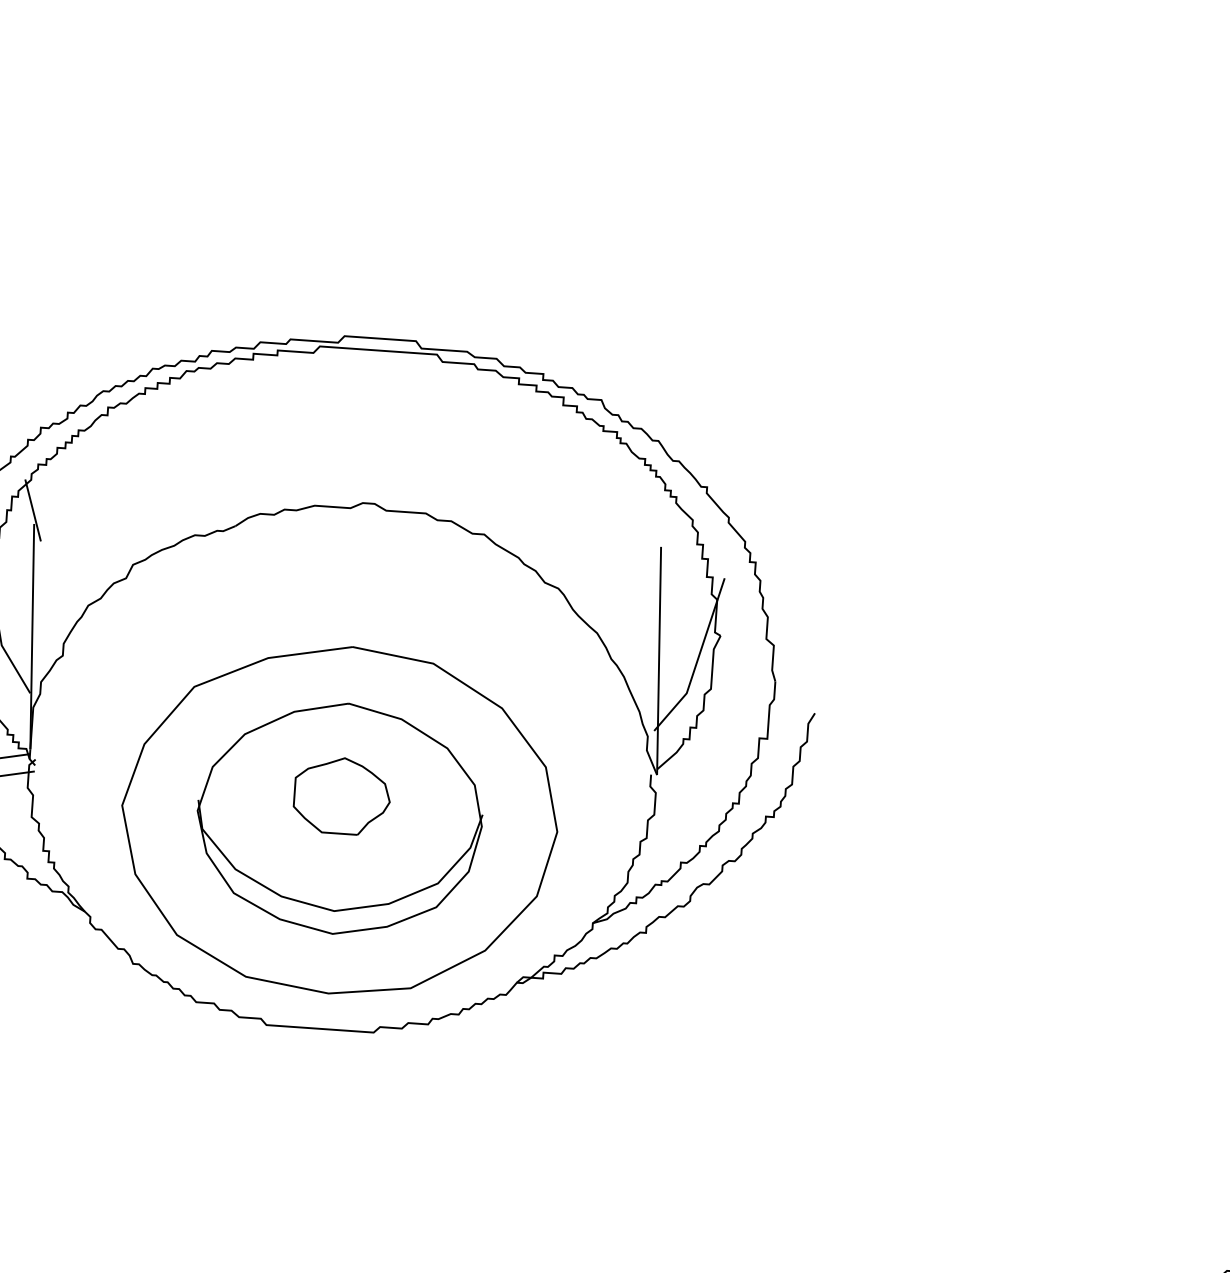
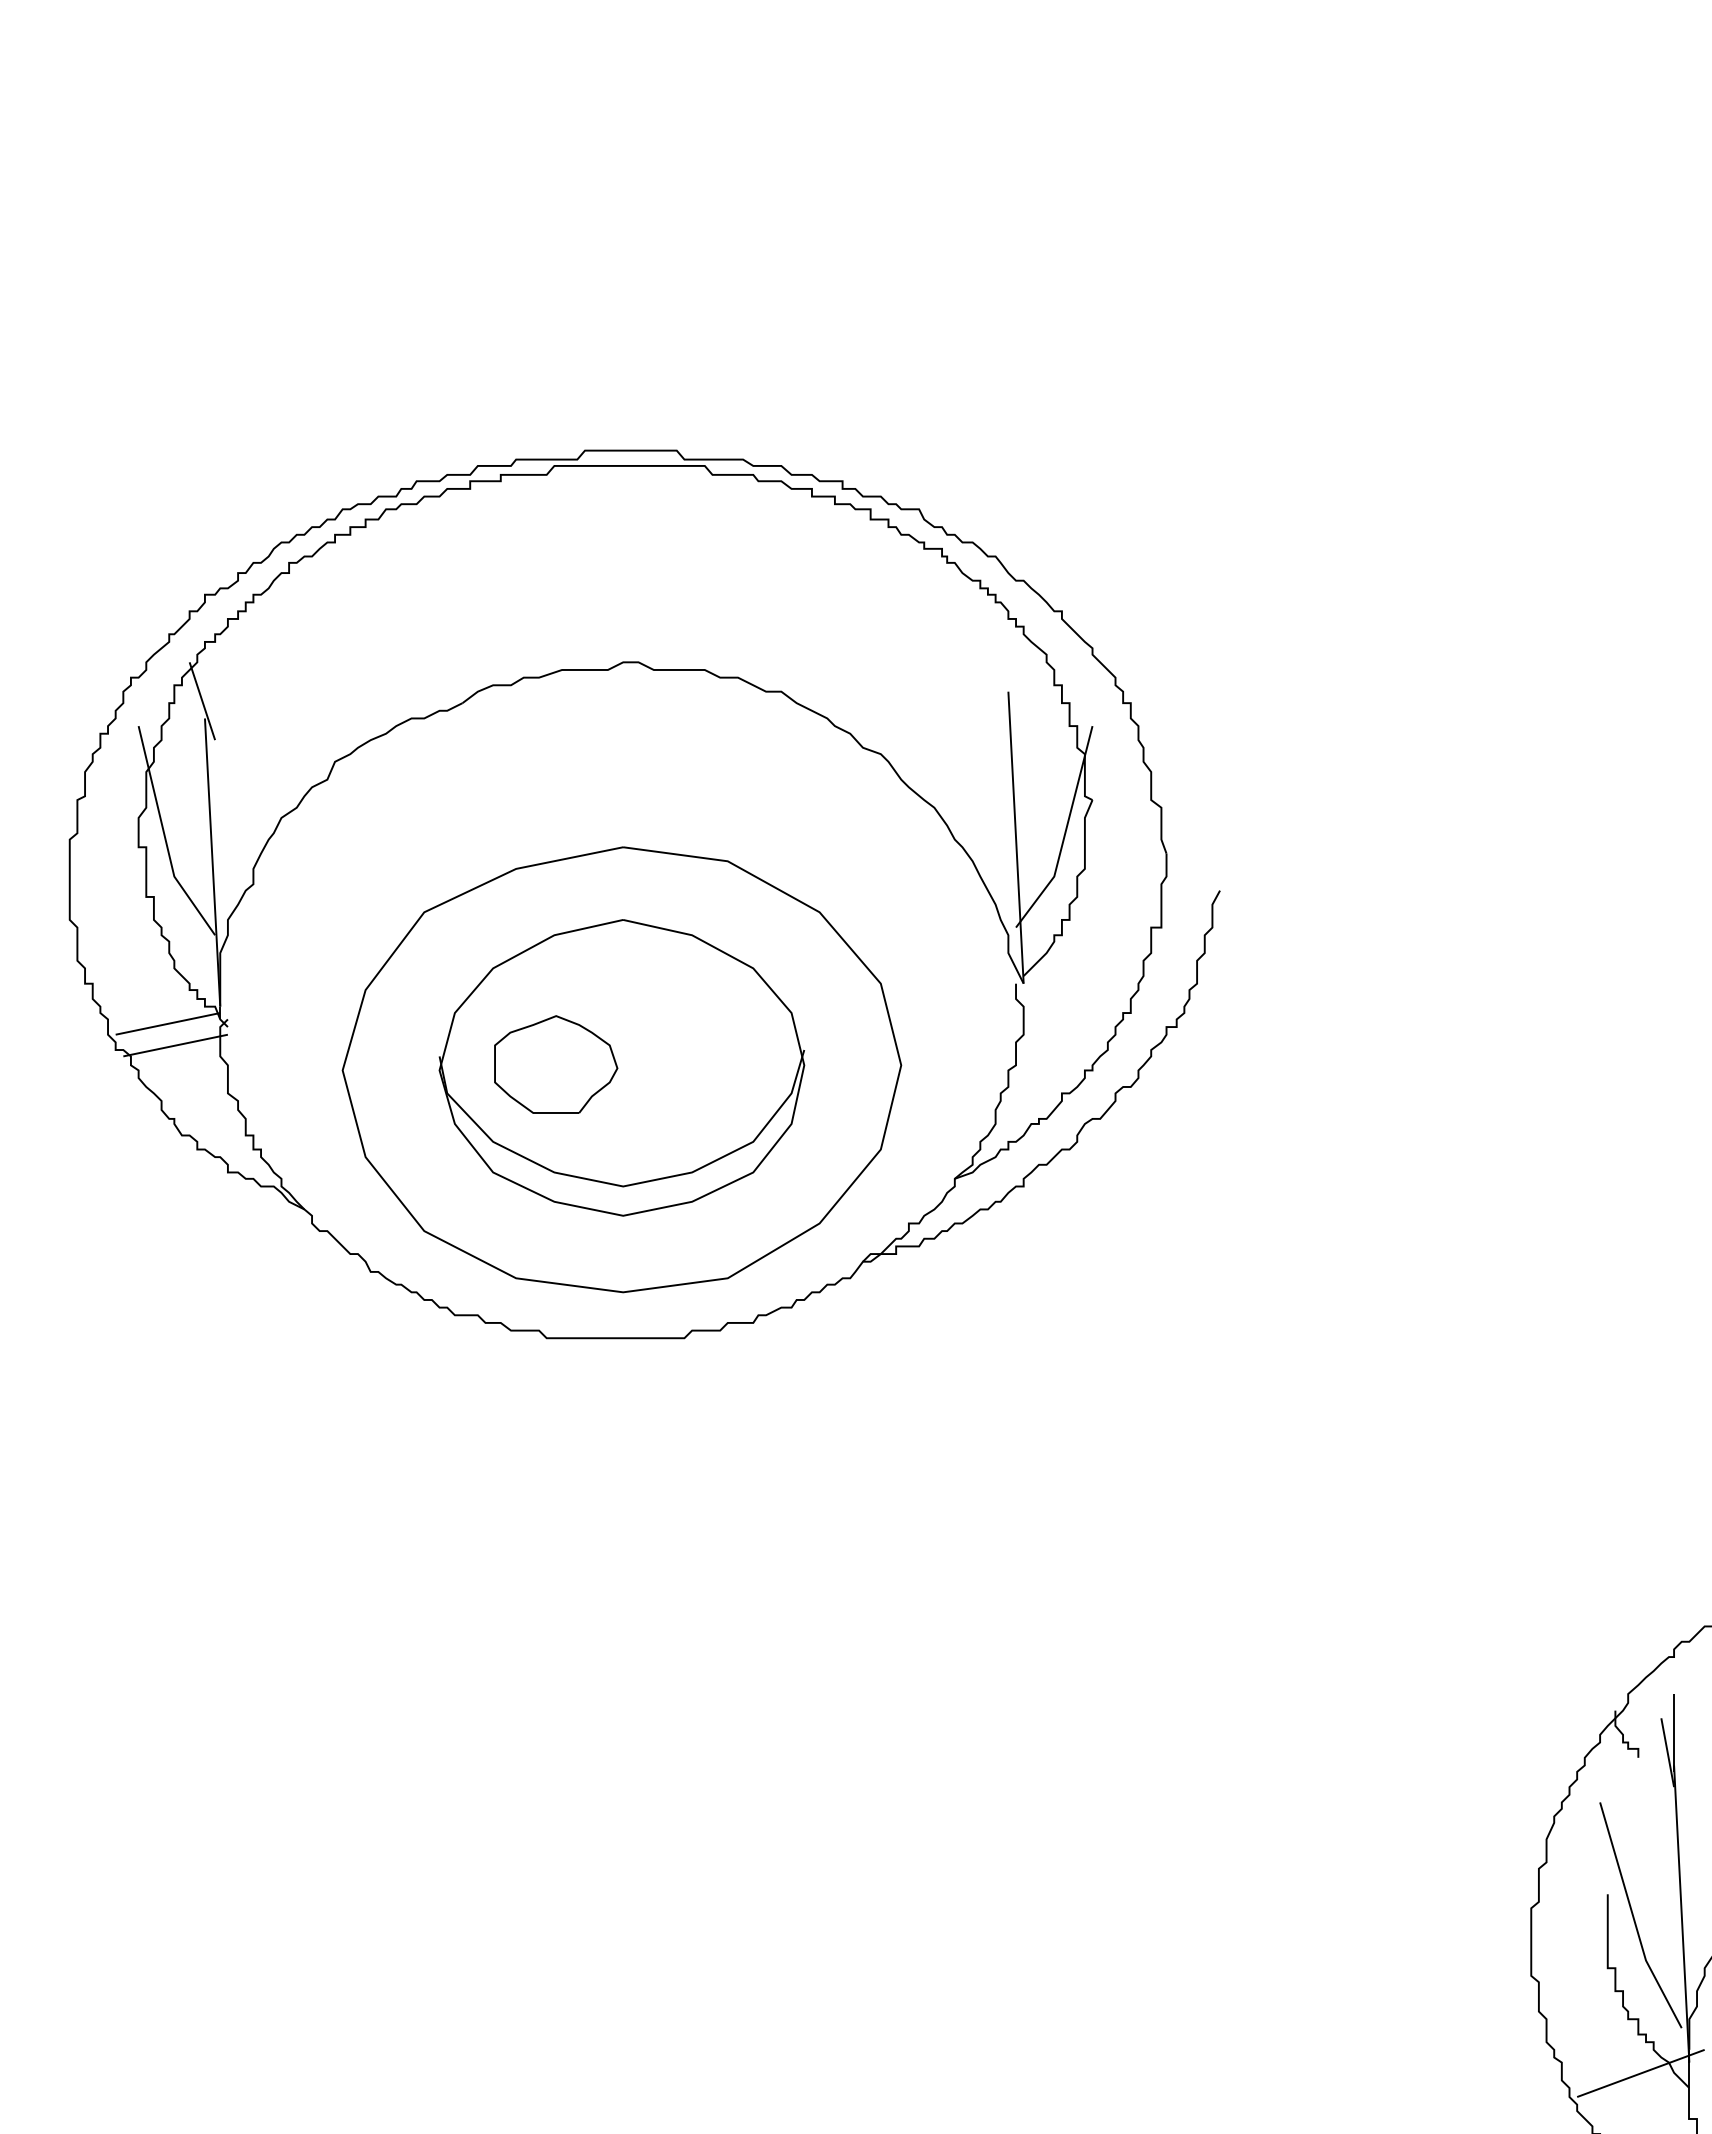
part: (342, 795) -> (556, 1064), moved

